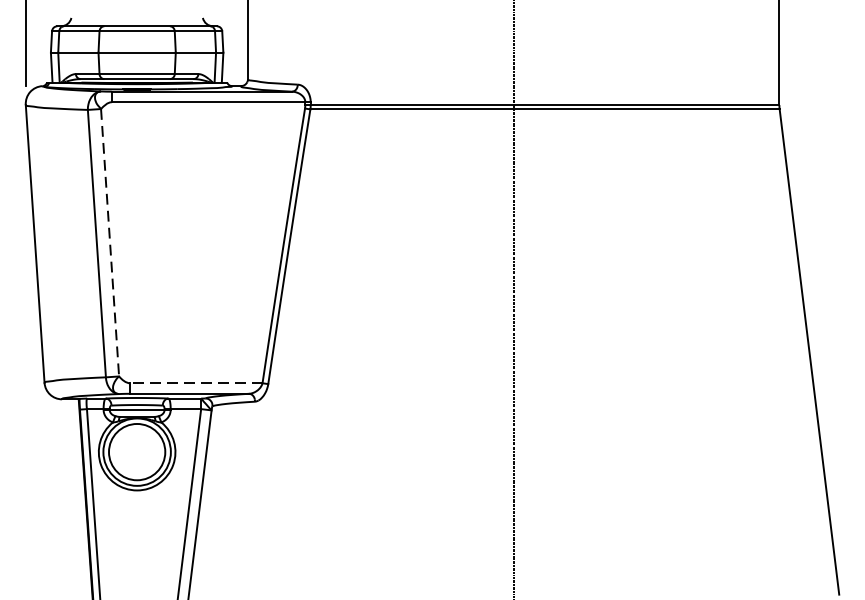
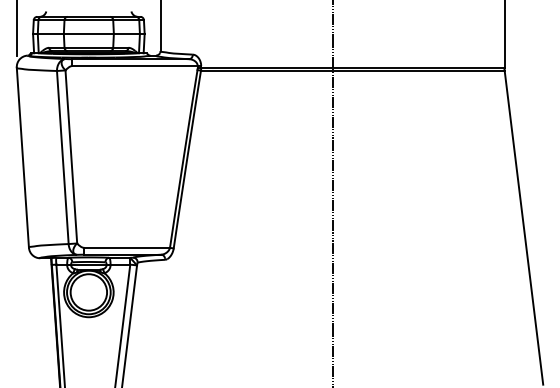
line: (110, 242) -> (71, 156), dashed -> solid
line: (196, 382) -> (127, 247), dashed -> solid

